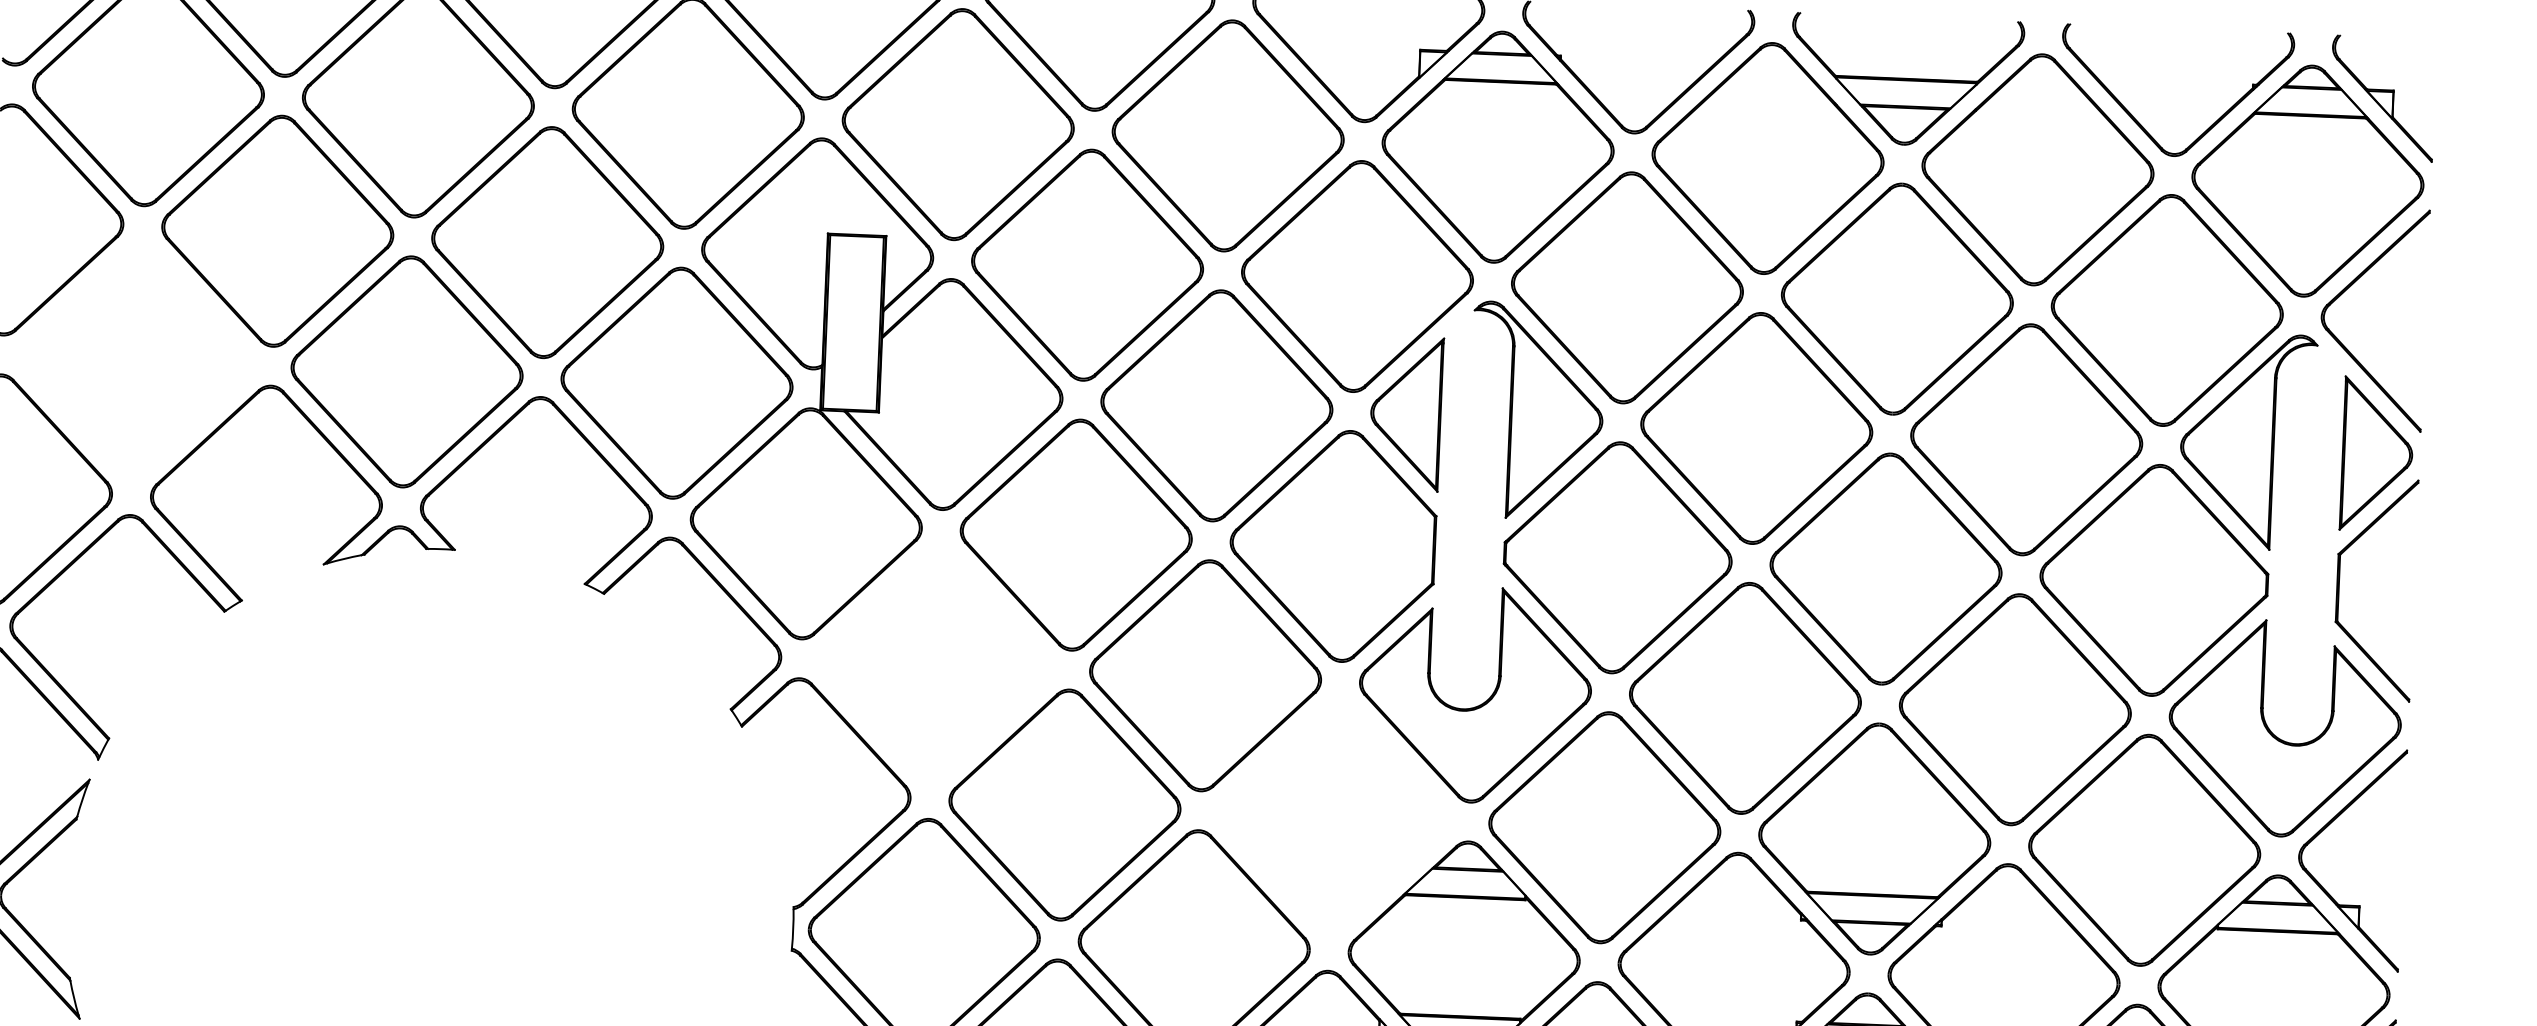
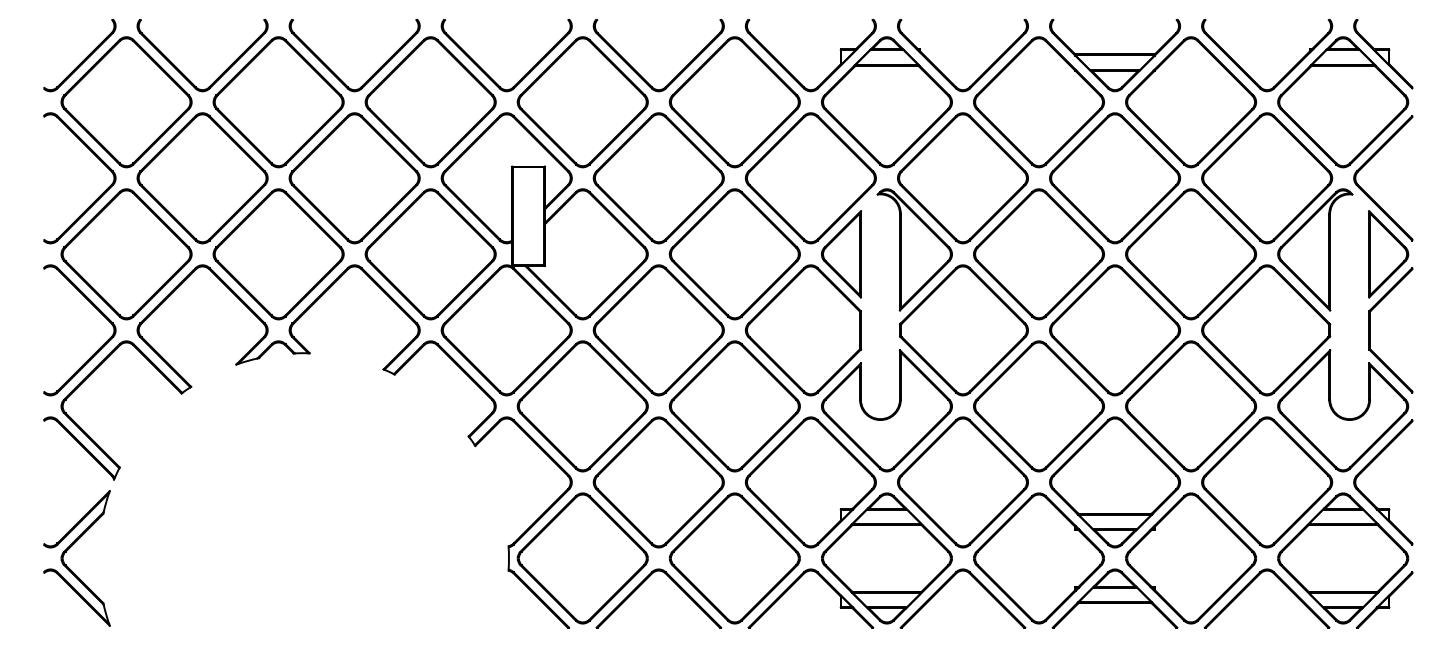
part: (136, 360) -> (126, 254), added
part: (935, 664) -> (582, 406), added
part: (1334, 816) -> (810, 482), added

